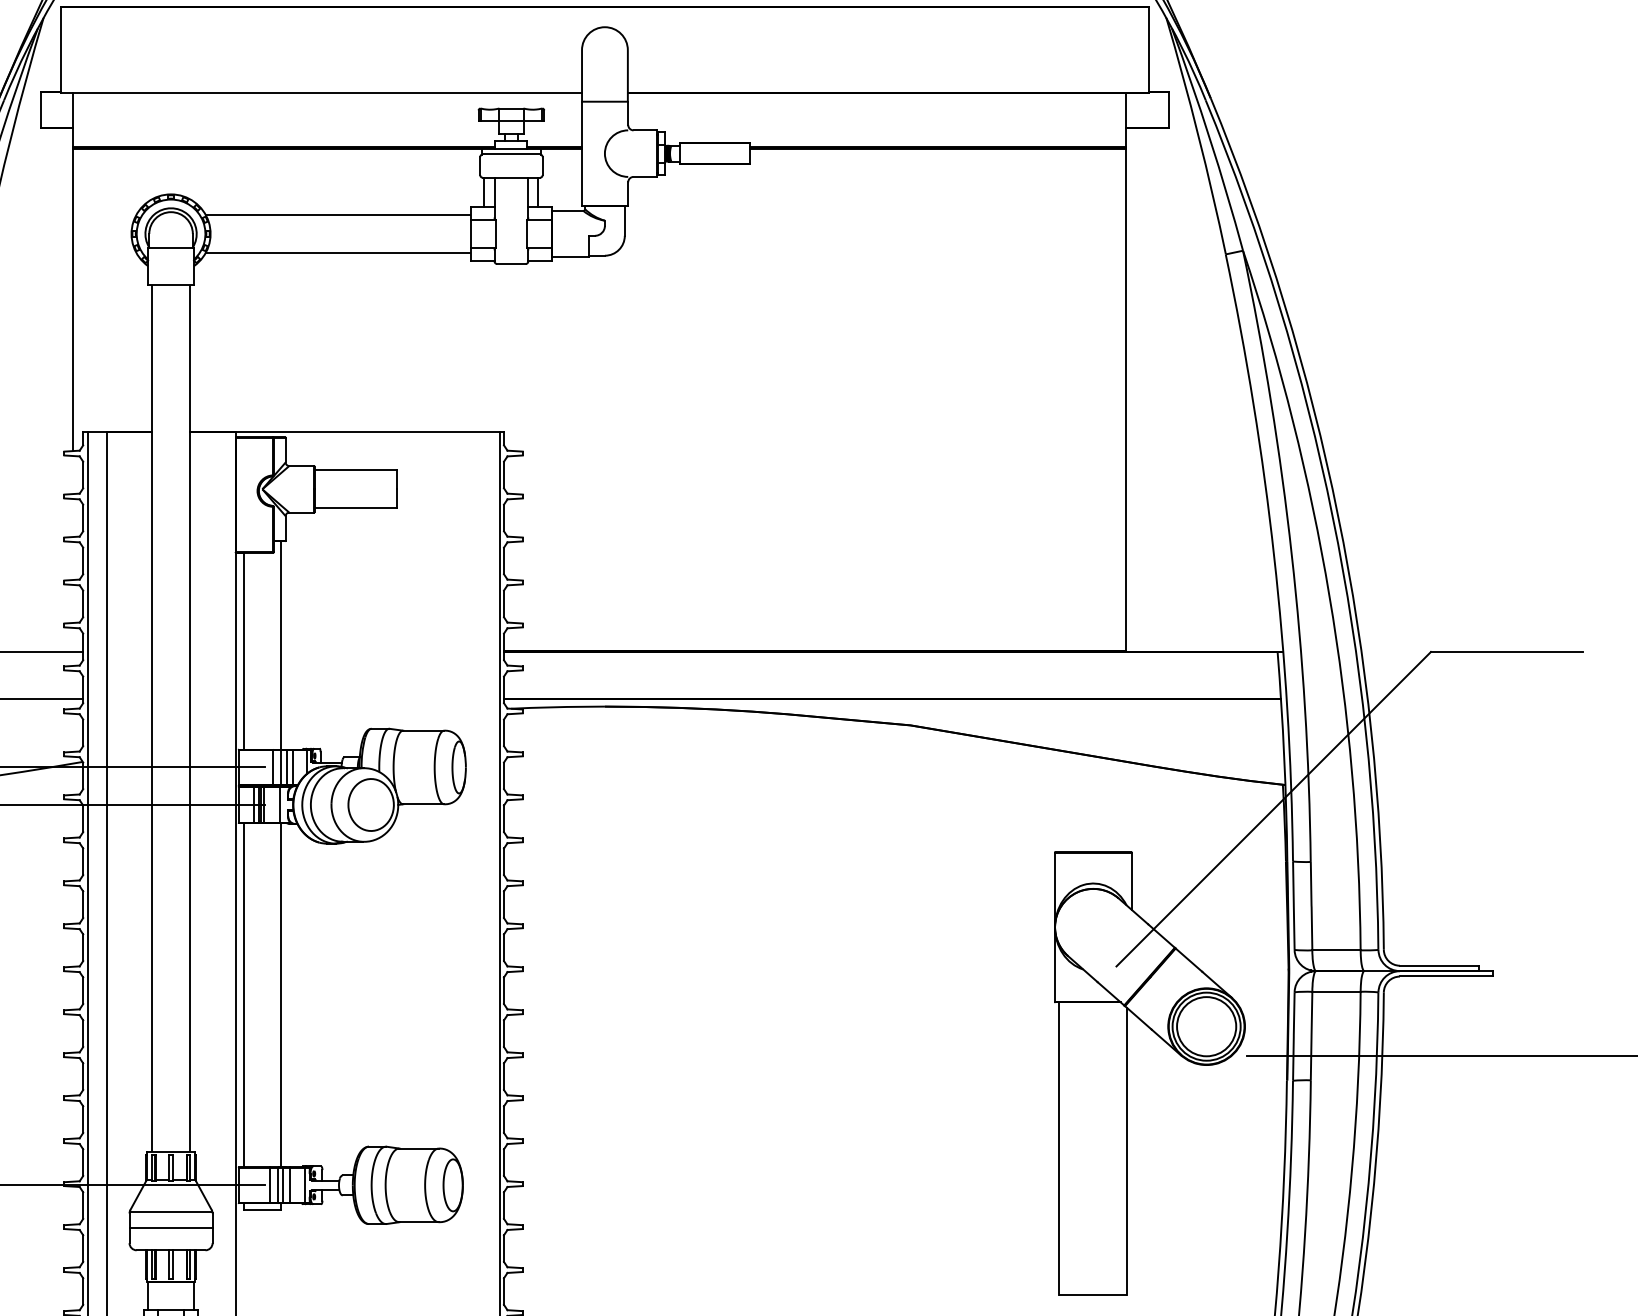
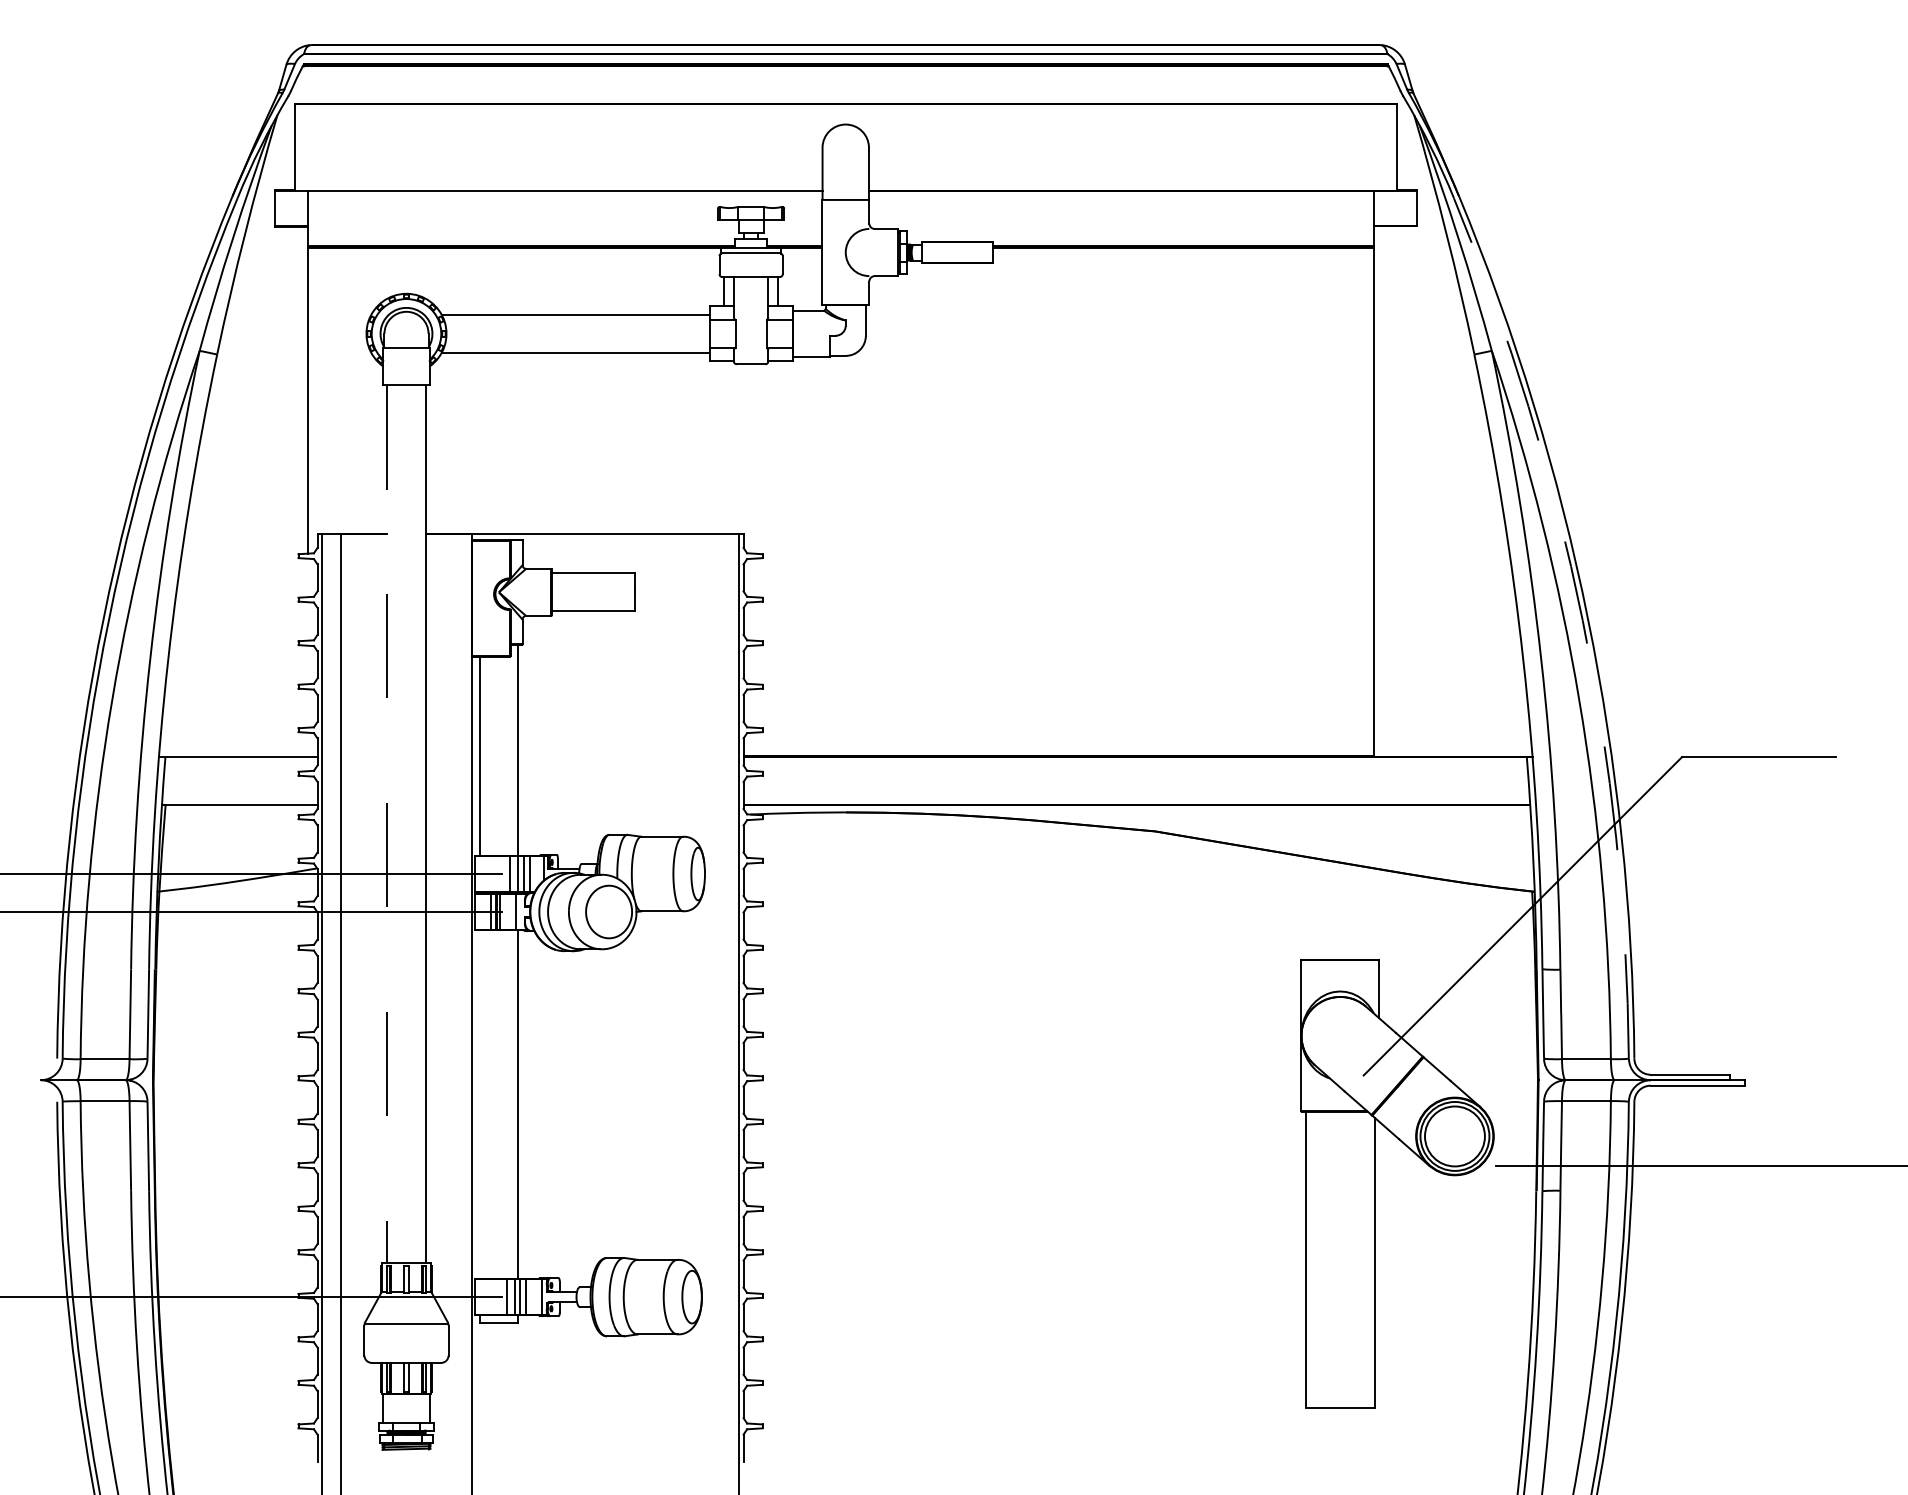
arc: (1332, 517) -> (1582, 620), solid -> dashed
line: (152, 718) -> (387, 824), solid -> dashed
line: (243, 995) -> (479, 1104), removed
line: (171, 1228) -> (406, 1340), removed

